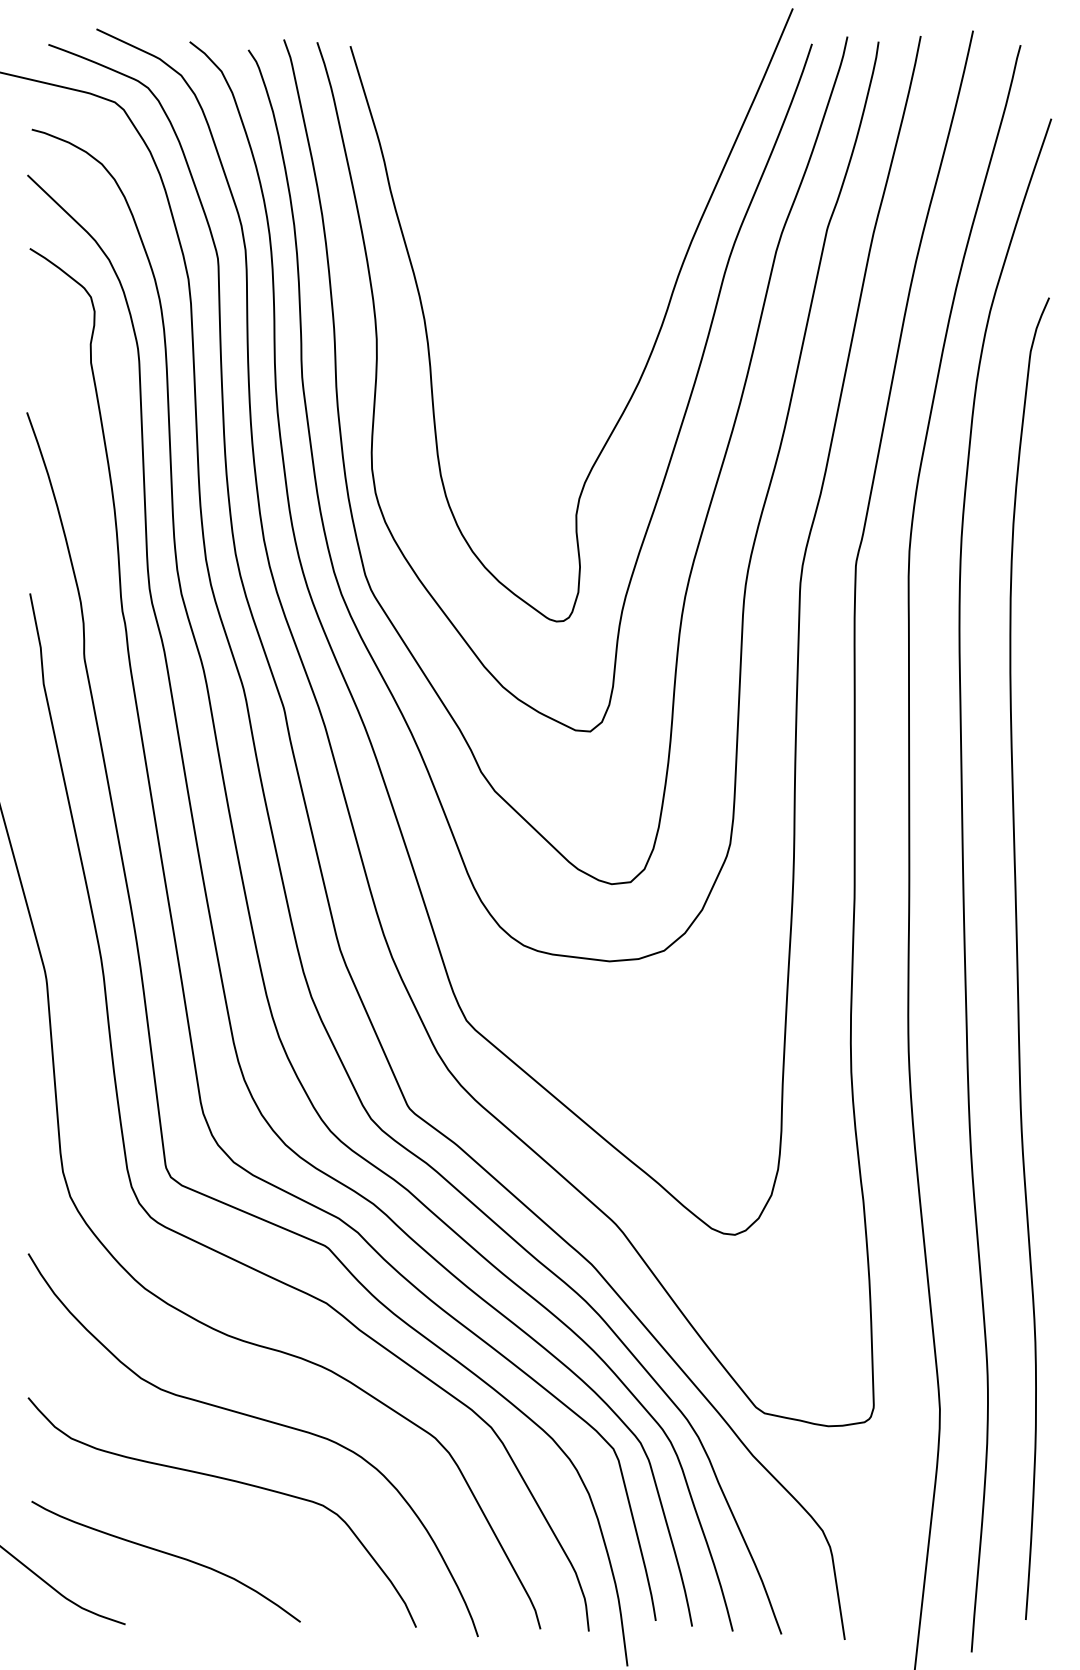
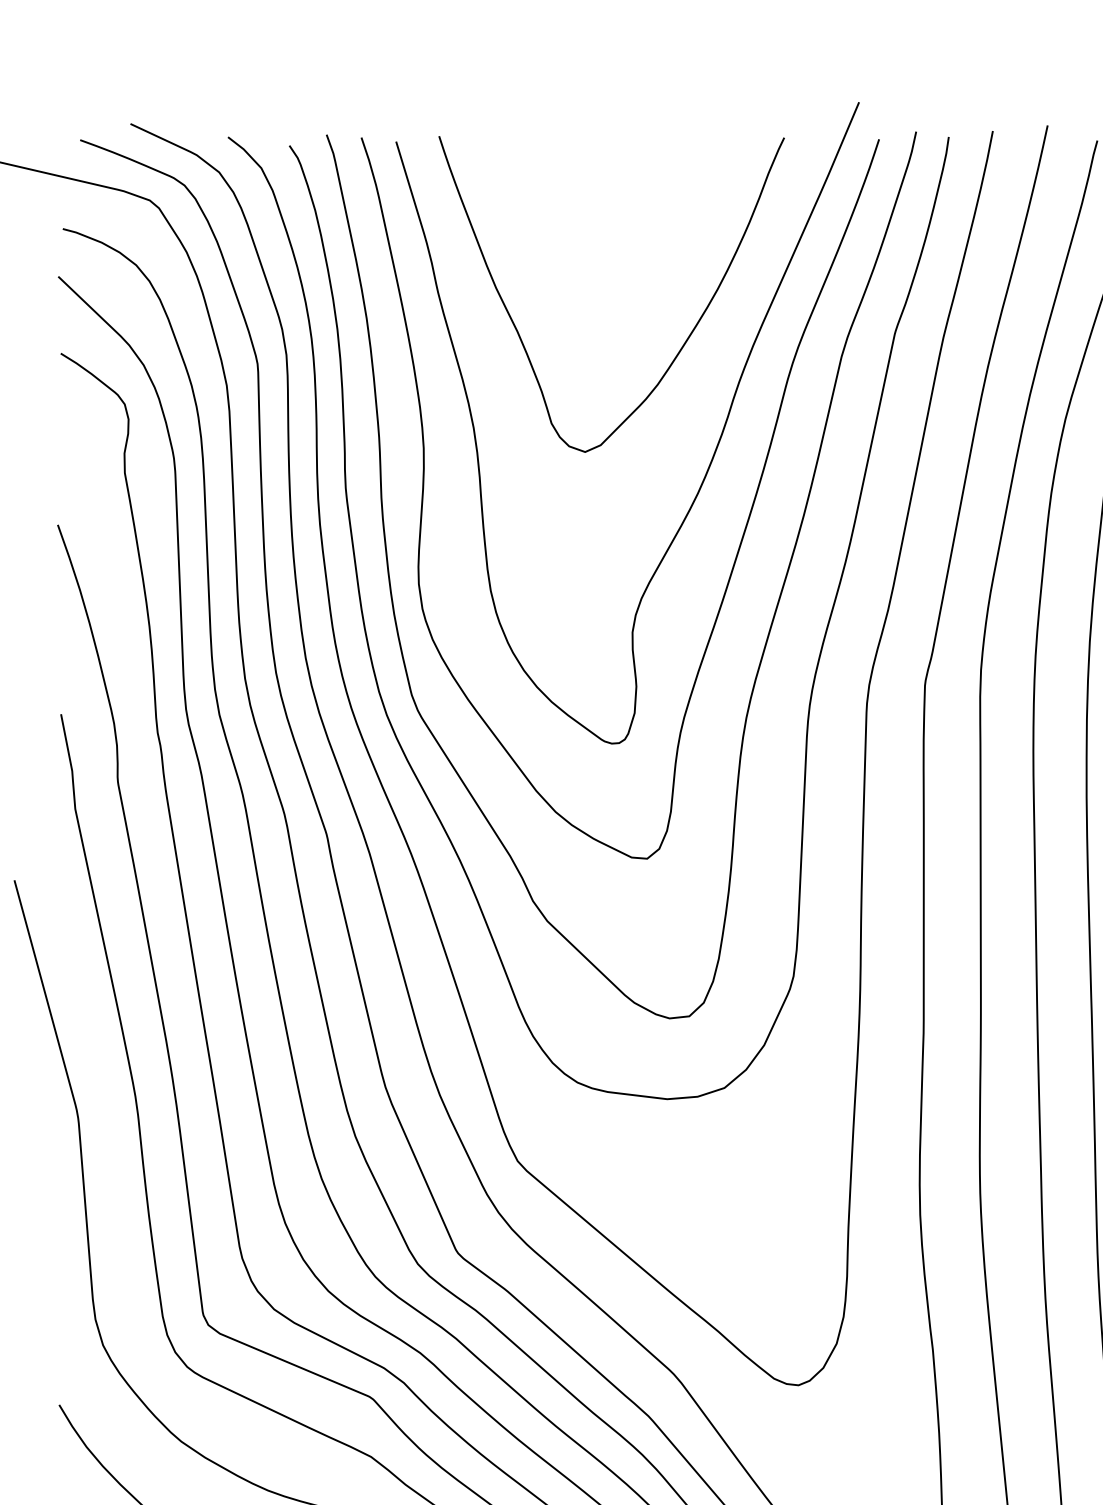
curve: (628, 233) -> (687, 337), added

